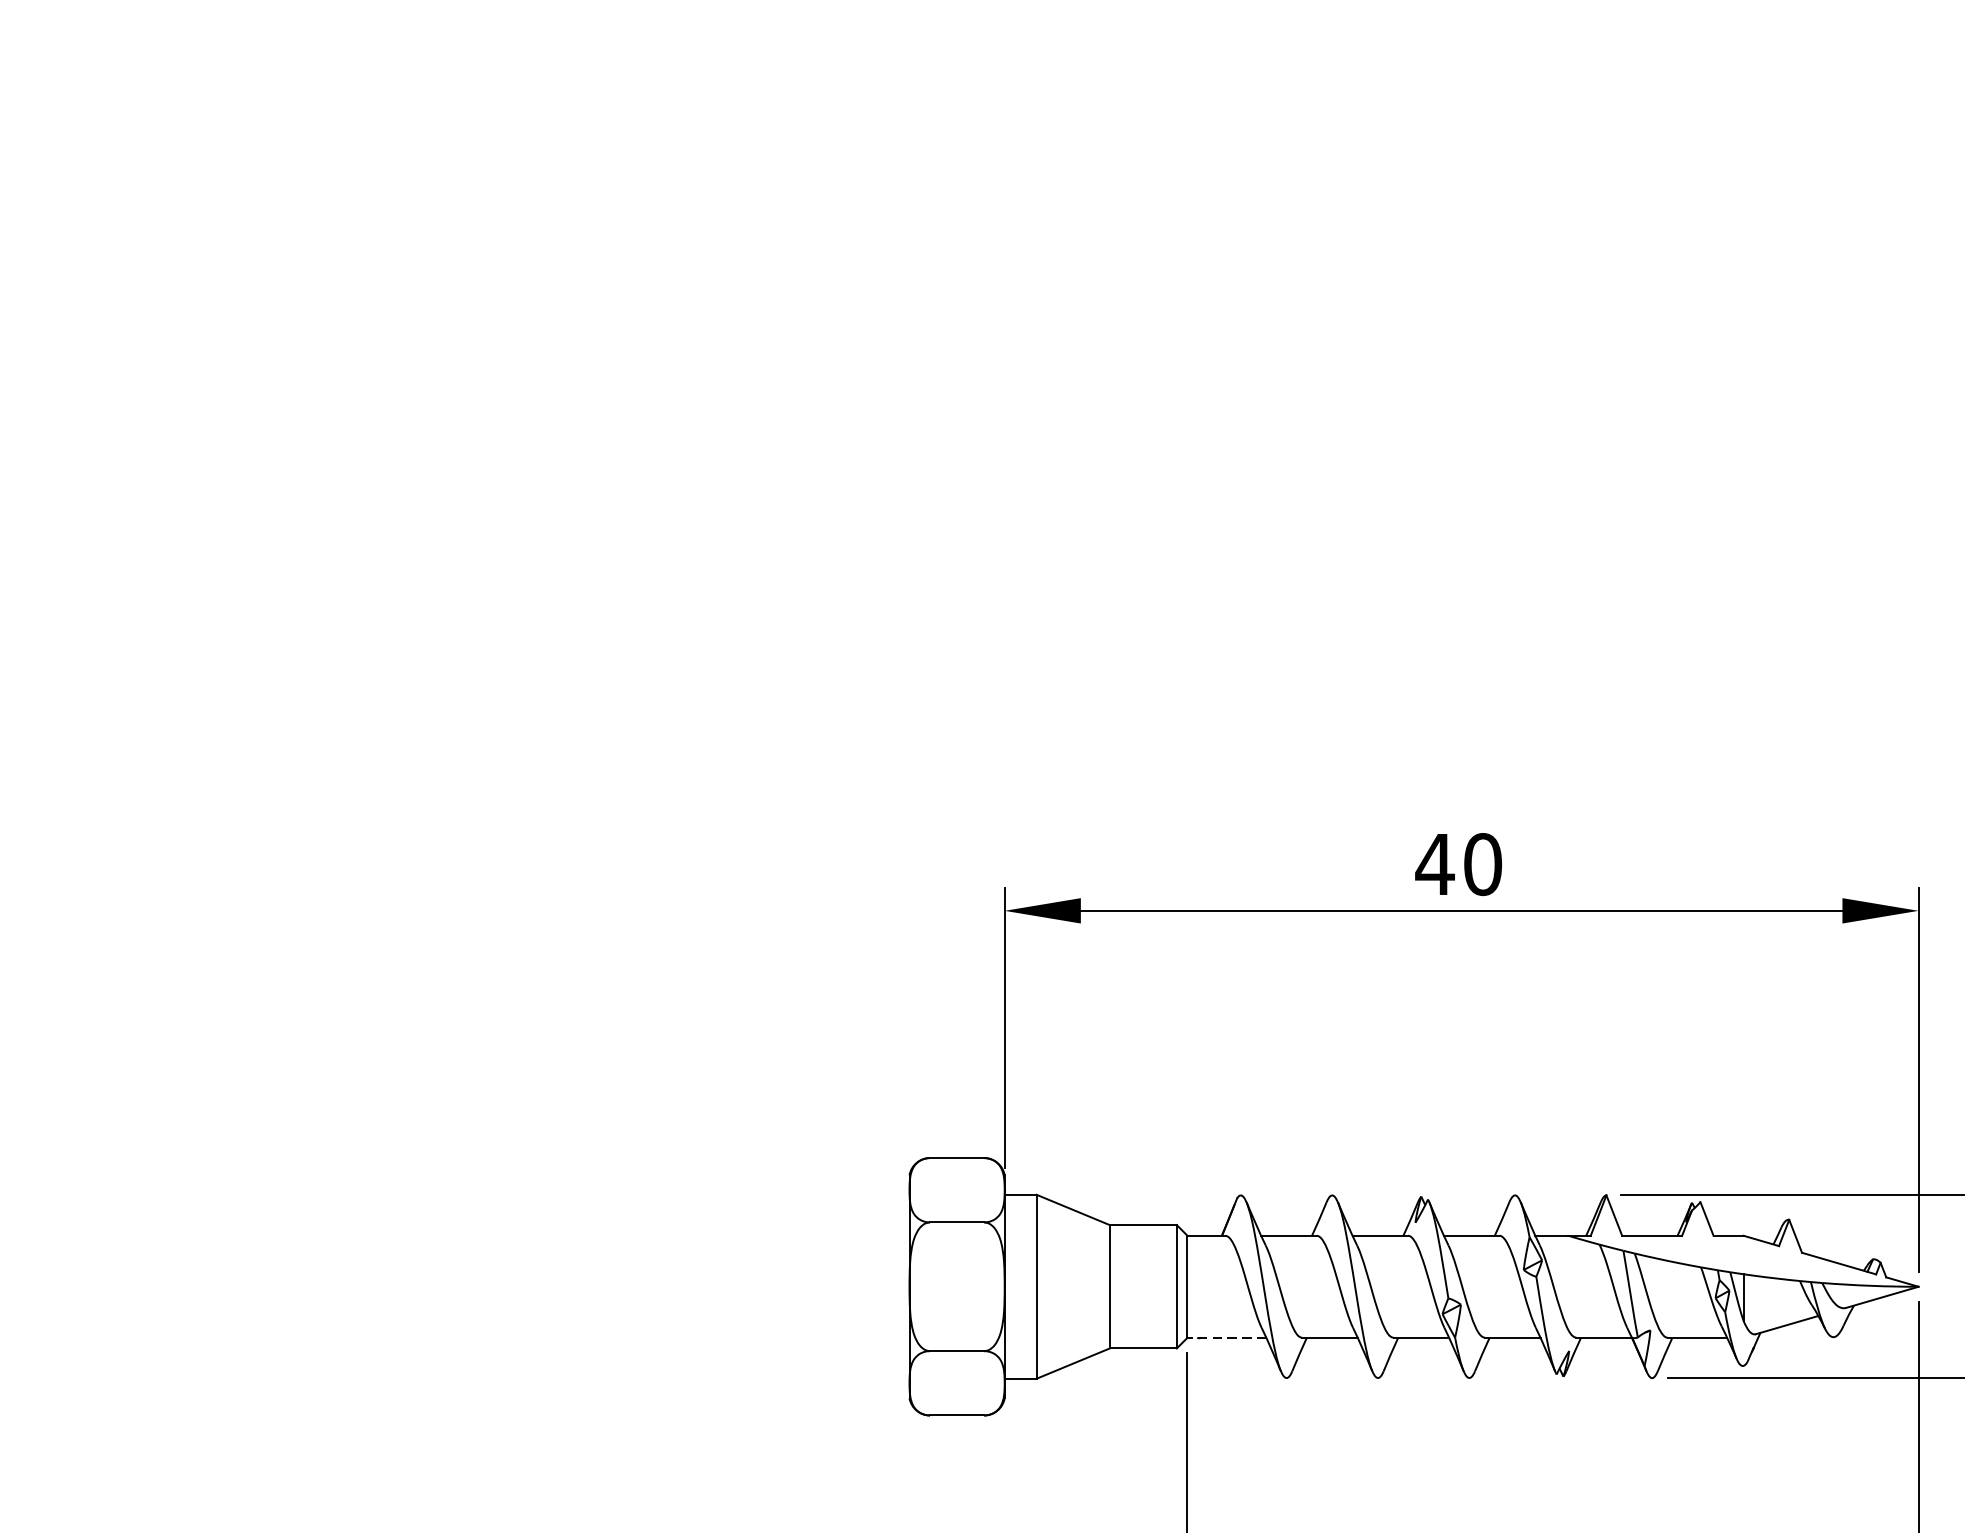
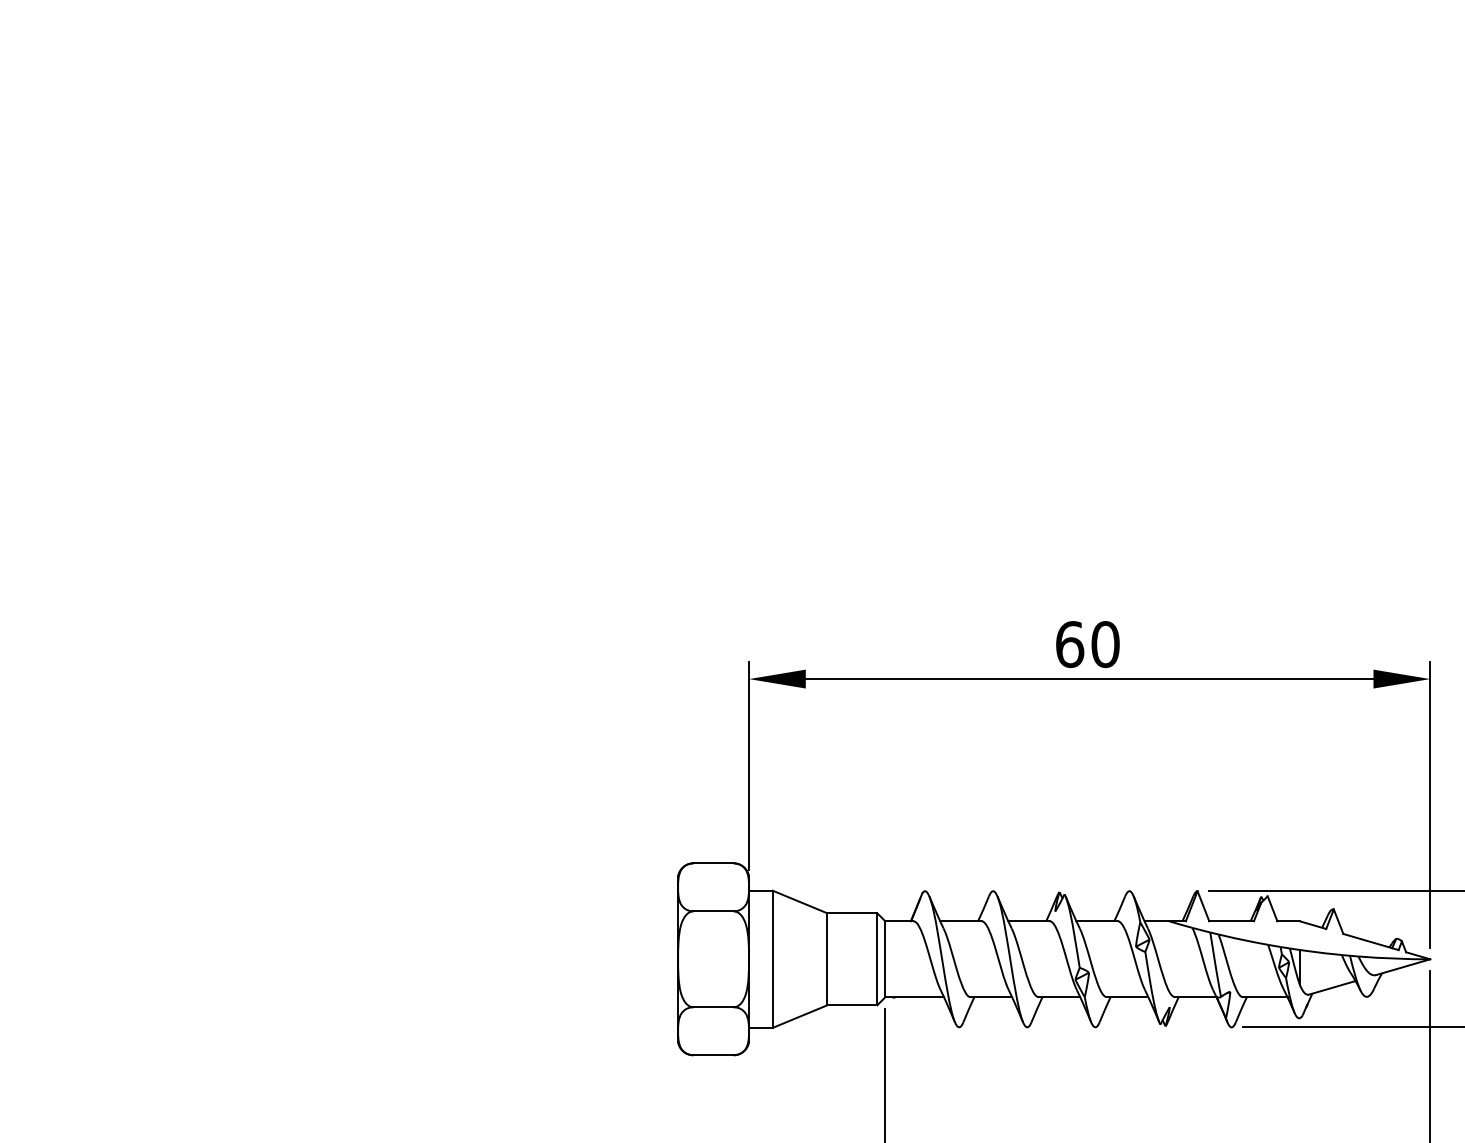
text: (1434, 864) -> (1069, 644), 40 -> 60
line: (1226, 1338) -> (914, 997), dashed -> solid

